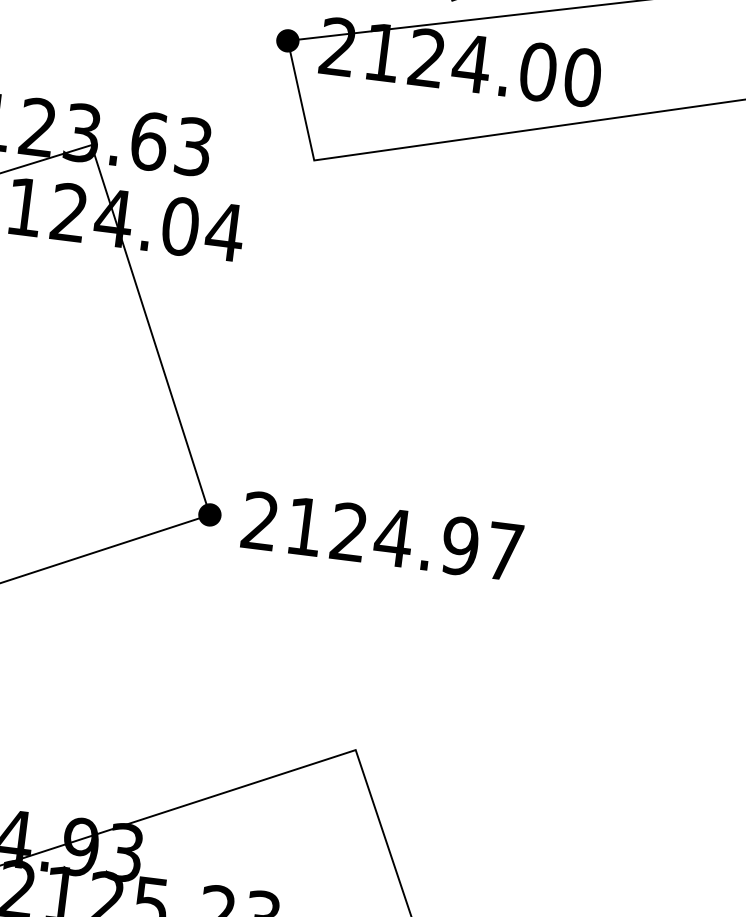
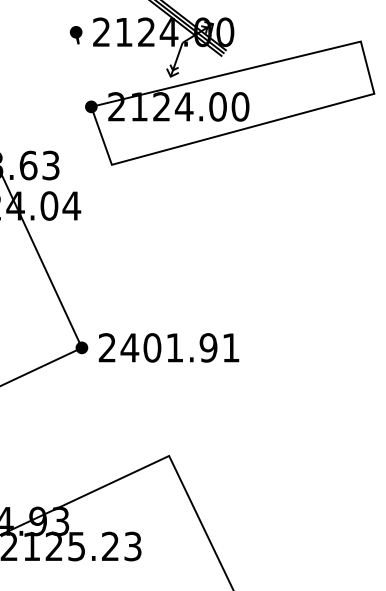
text: (402, 538) -> (179, 347), 2124.97 -> 2401.91

